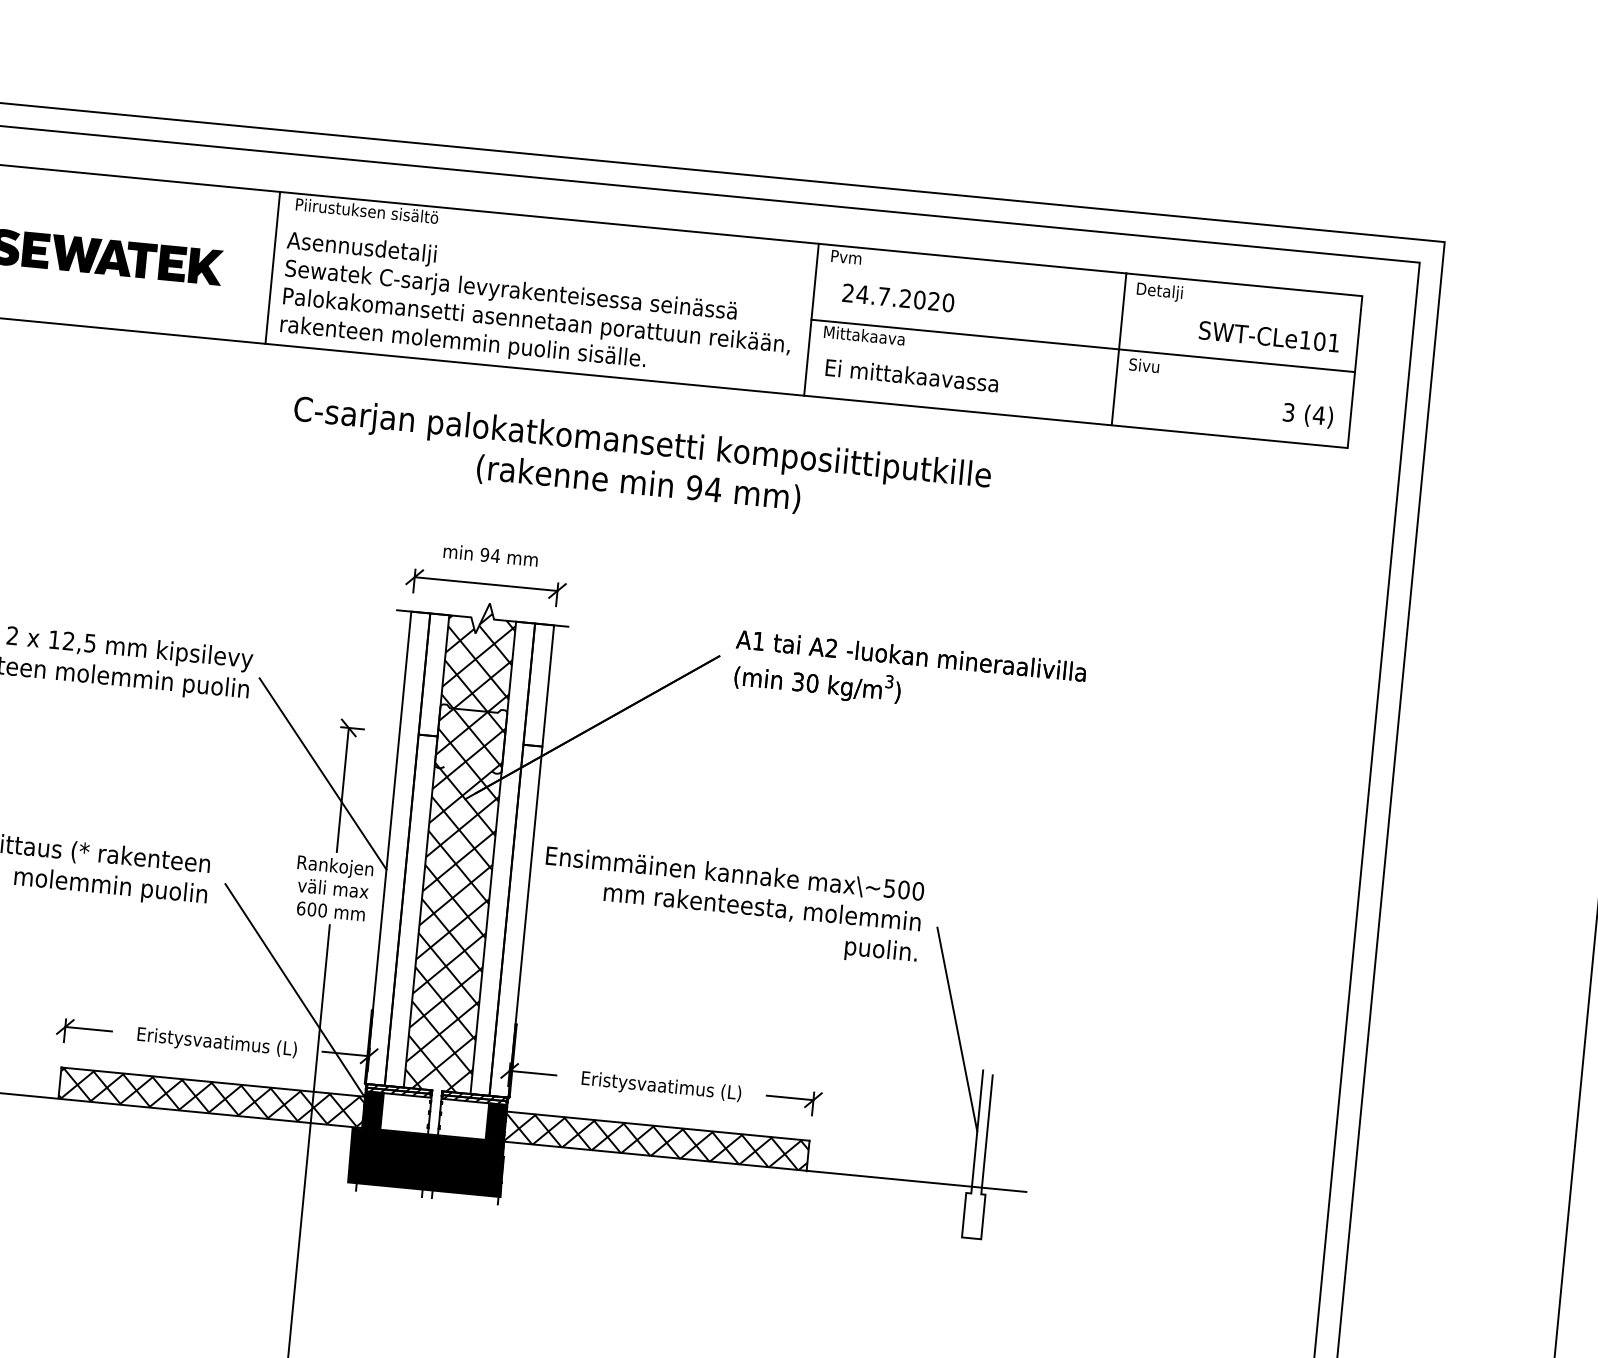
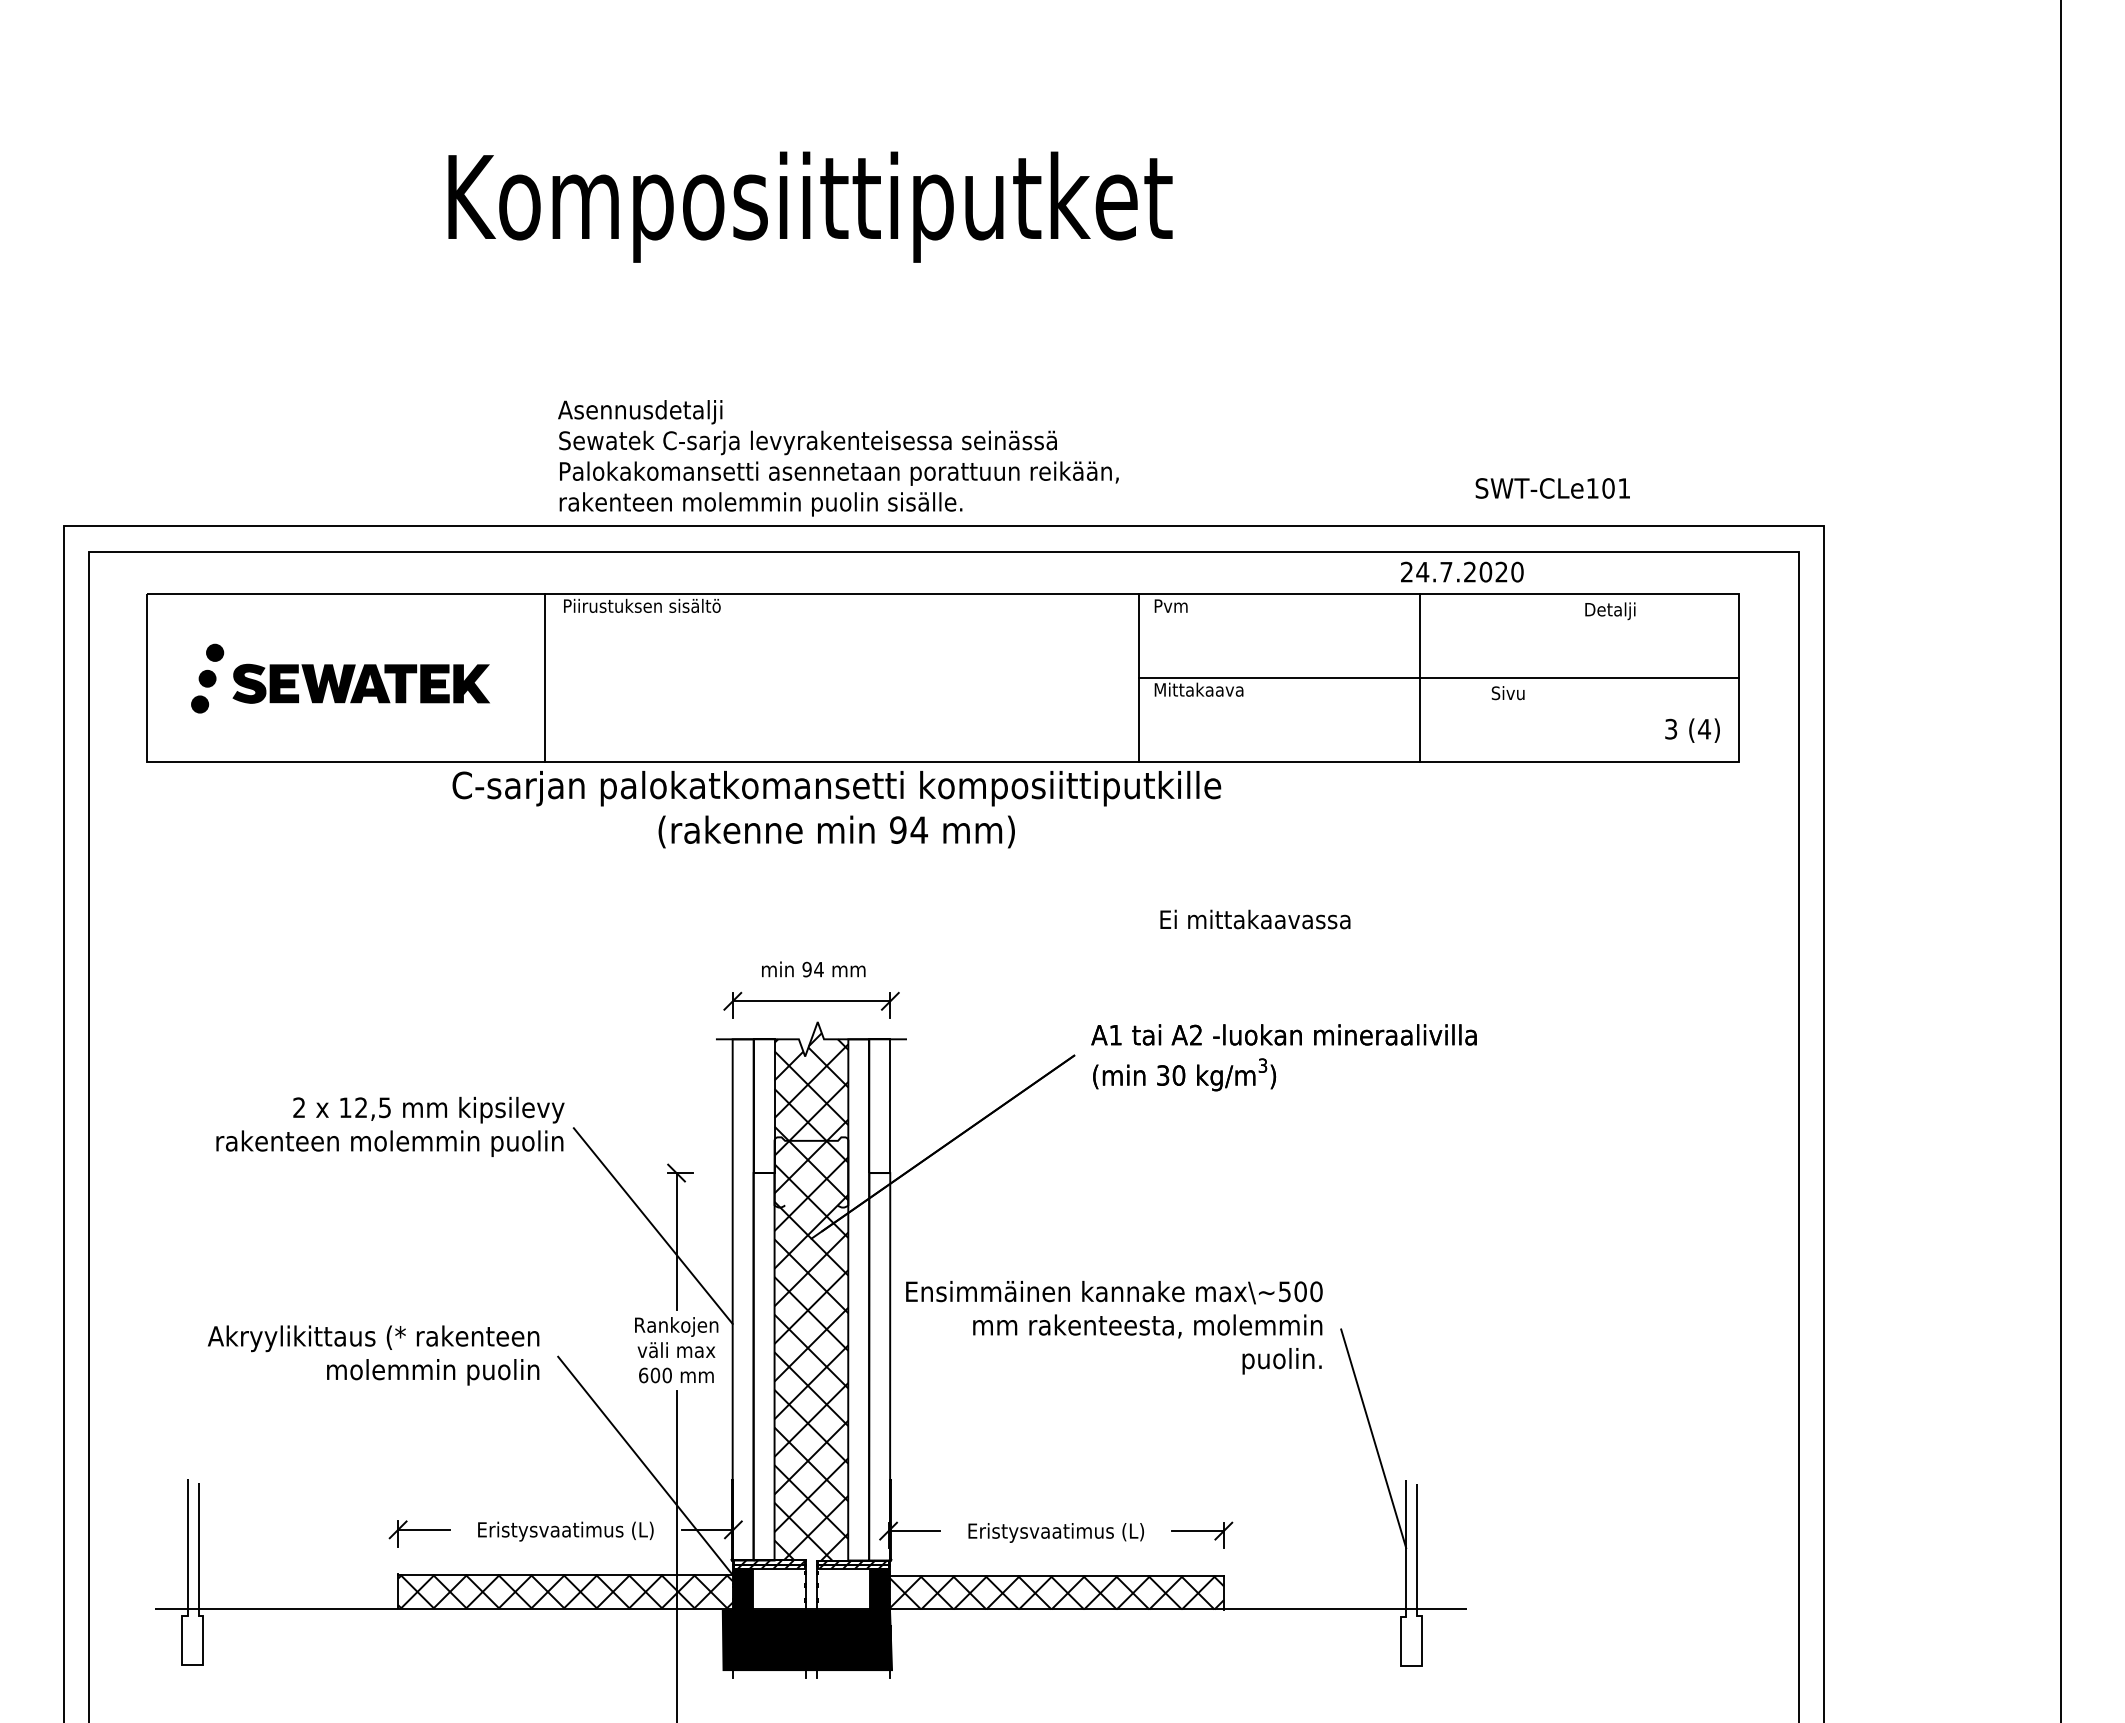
text: (1159, 292) -> (1610, 611), moved
text: (898, 297) -> (1462, 571), moved
text: (537, 308) -> (838, 458), moved
text: (1268, 336) -> (1552, 488), moved
line: (1118, 348) -> (1419, 677), moved
text: (912, 375) -> (1255, 919), moved
text: (640, 463) -> (836, 809), moved

